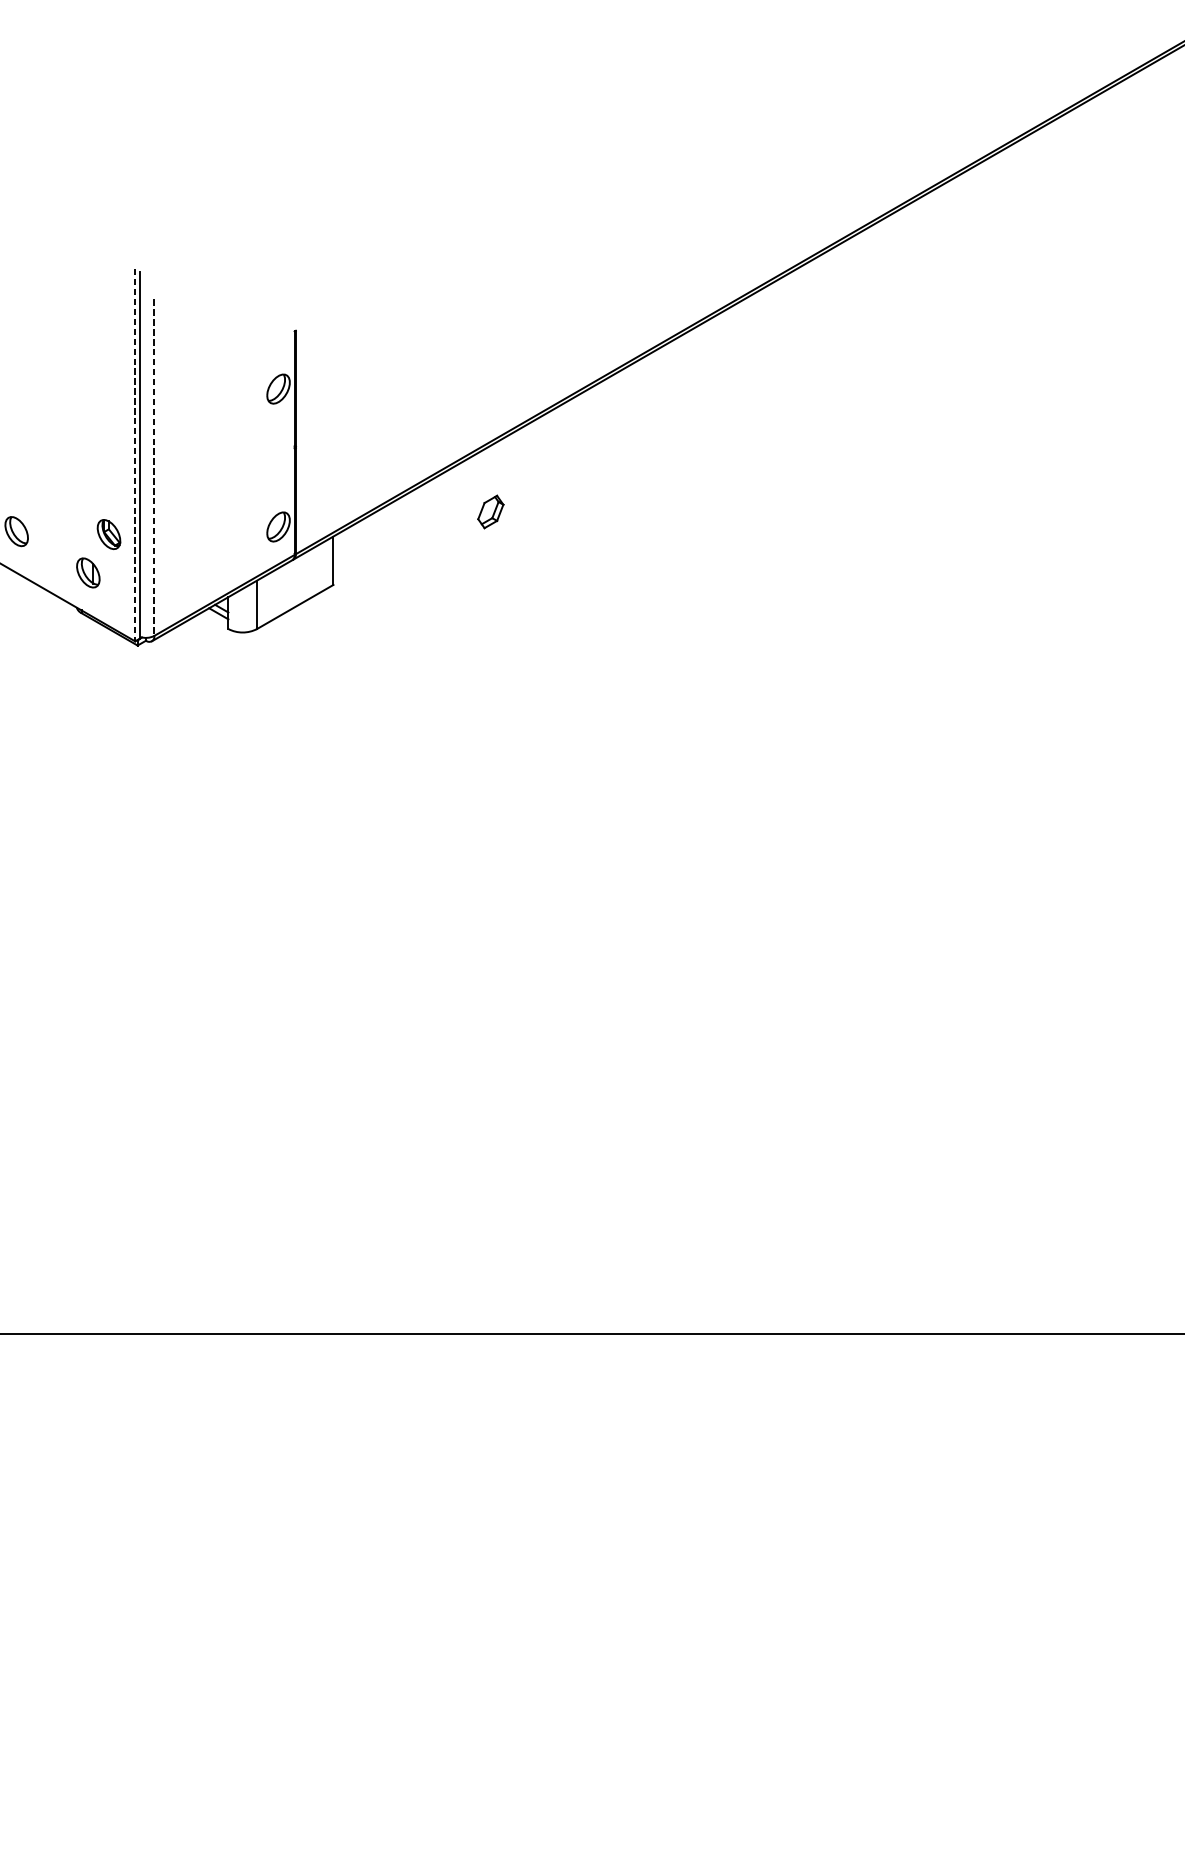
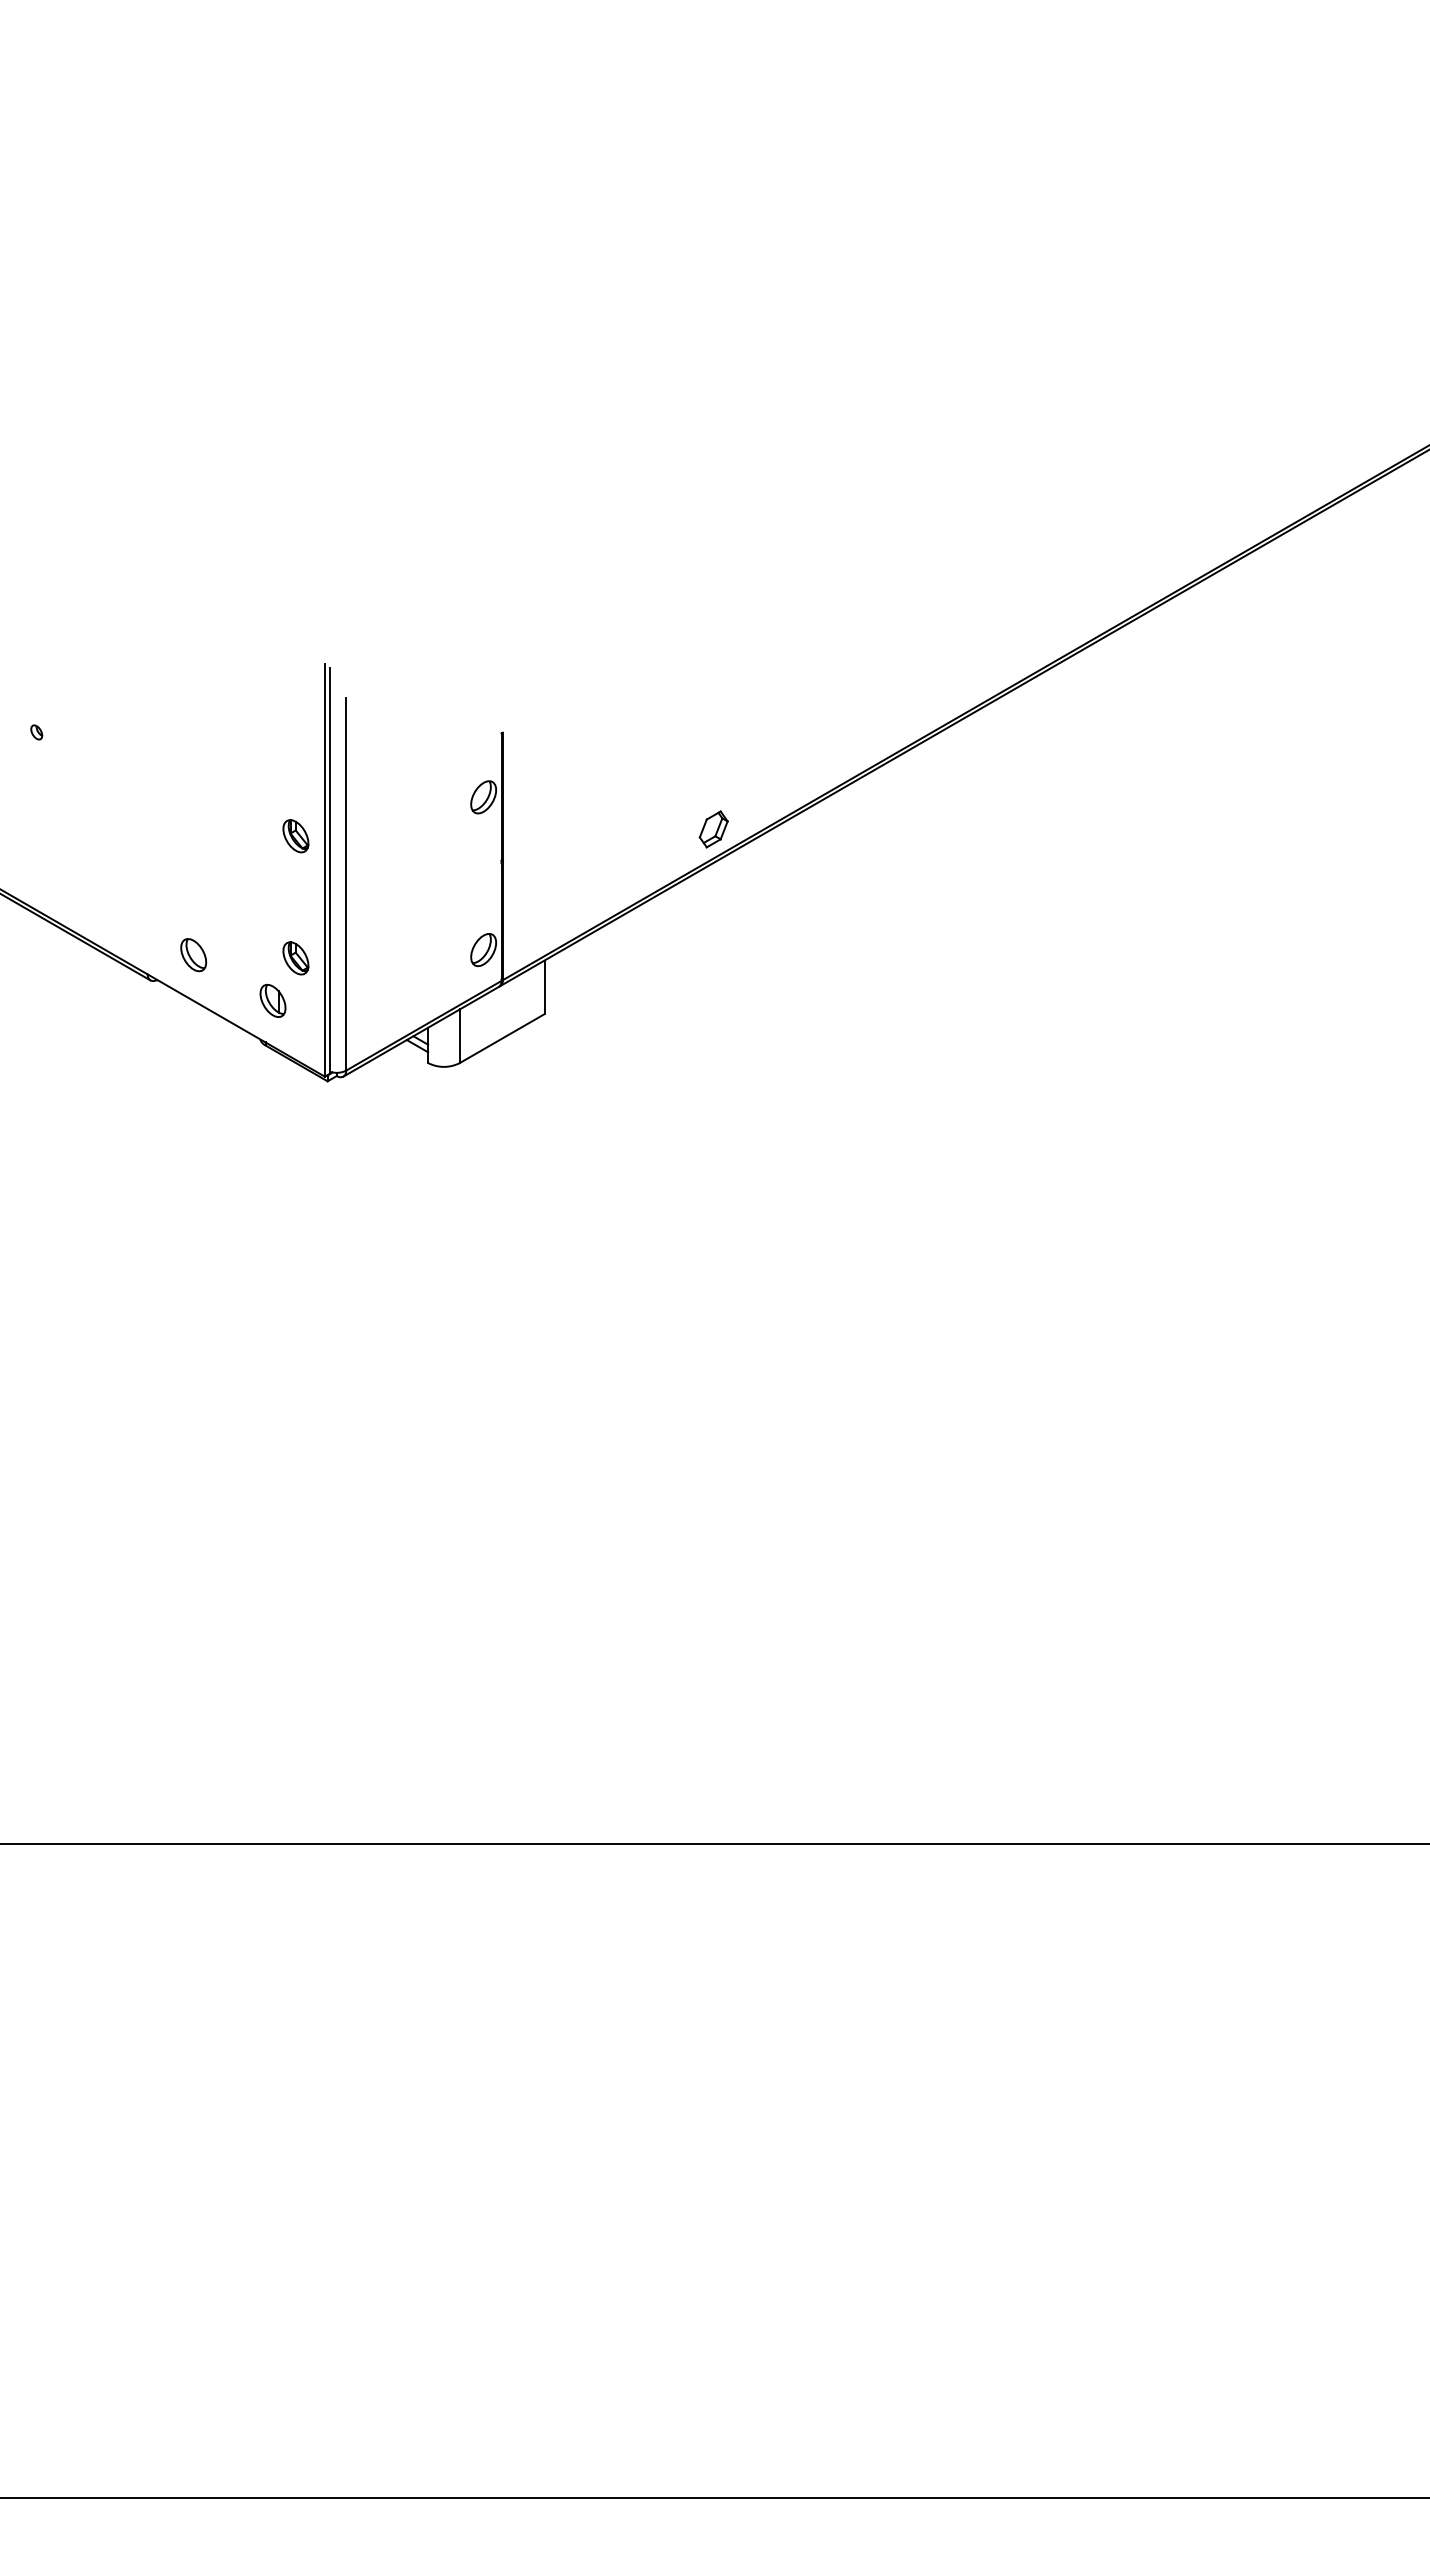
part: (108, 424) -> (295, 836), added
line: (135, 456) -> (325, 871), dashed -> solid
line: (154, 467) -> (346, 884), dashed -> solid
part: (490, 512) -> (713, 829), moved

